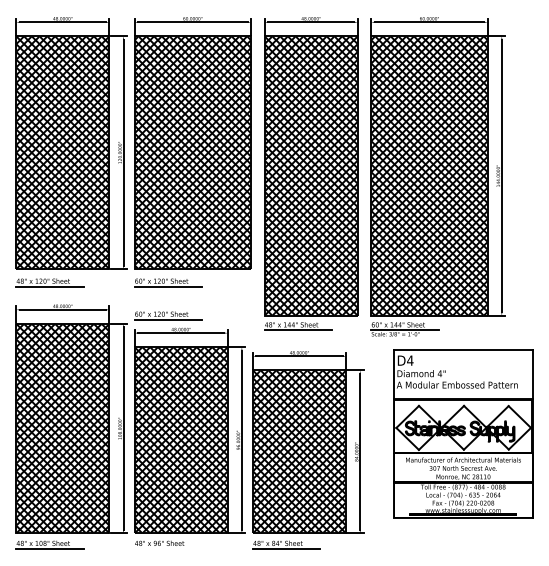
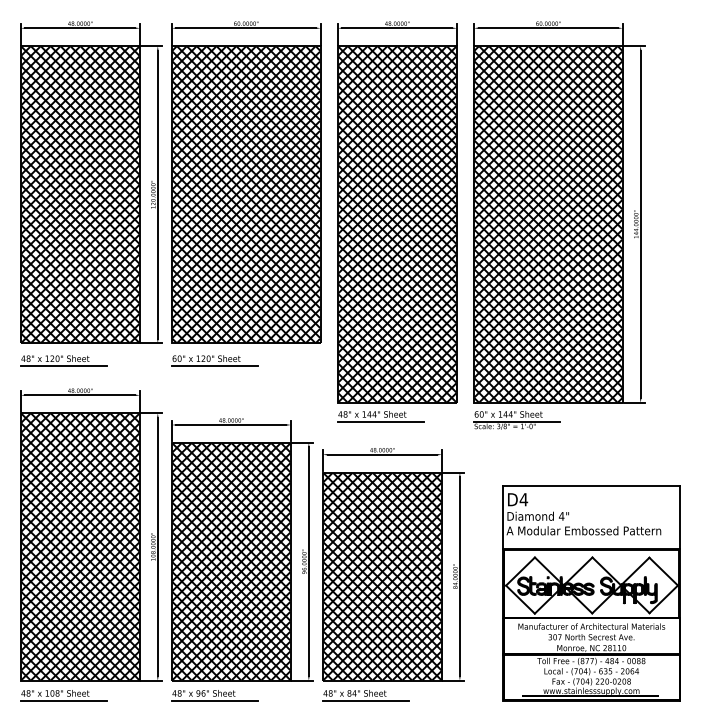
part: (168, 315) -> (215, 402), removed
part: (463, 433) -> (591, 592), moved
line: (167, 549) -> (213, 701), added

